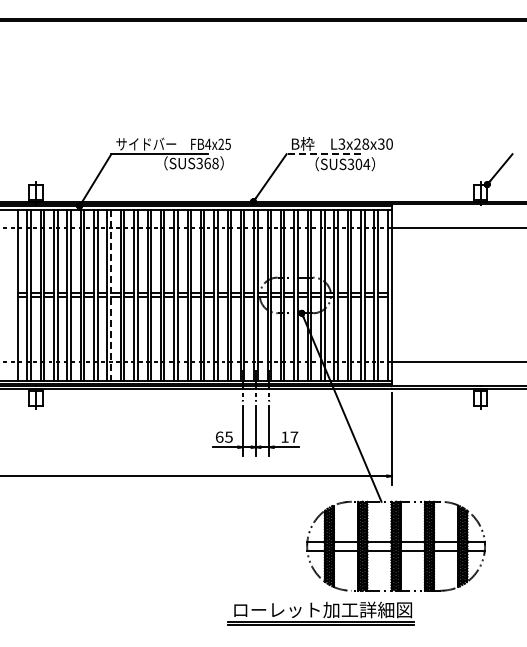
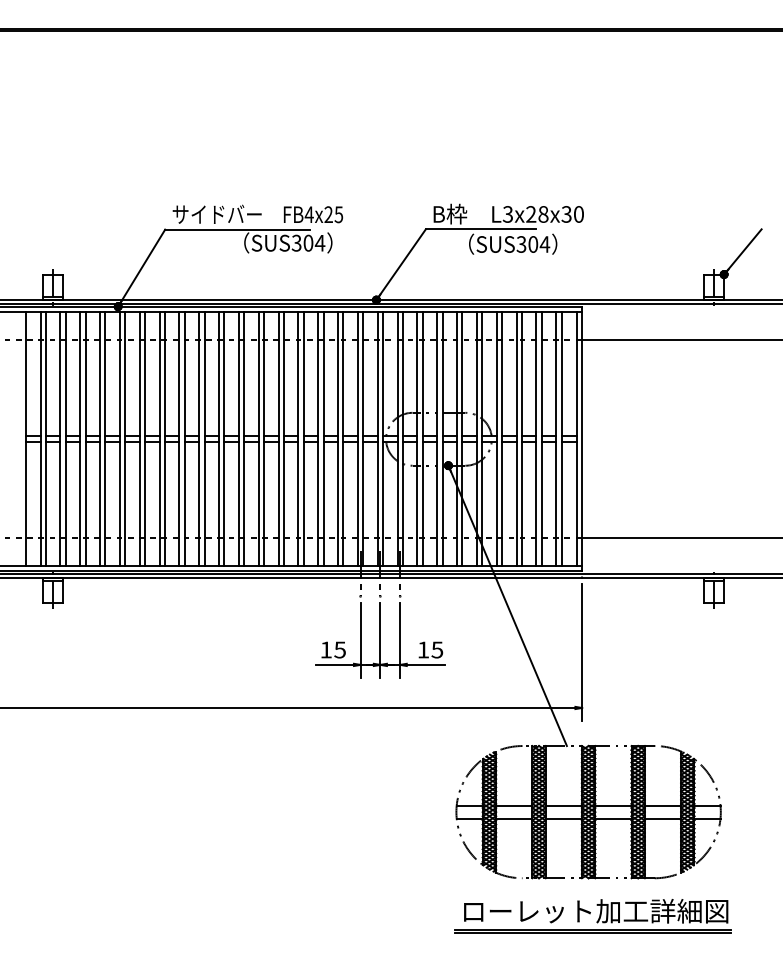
line: (323, 154) -> (480, 229), dashed -> solid
text: (211, 163) -> (314, 243), SUS368 -> SUS304
line: (111, 295) -> (165, 439), dashed -> solid
text: (219, 436) -> (326, 648), 65 -> 15
text: (294, 436) -> (437, 648), 17 -> 15
part: (320, 613) -> (592, 916), moved

